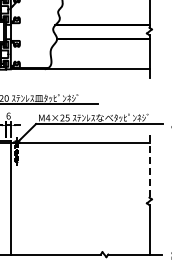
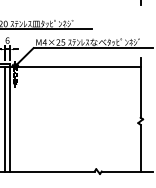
line: (149, 166) -> (140, 88), dashed -> solid
line: (6, 198) -> (5, 118), added

